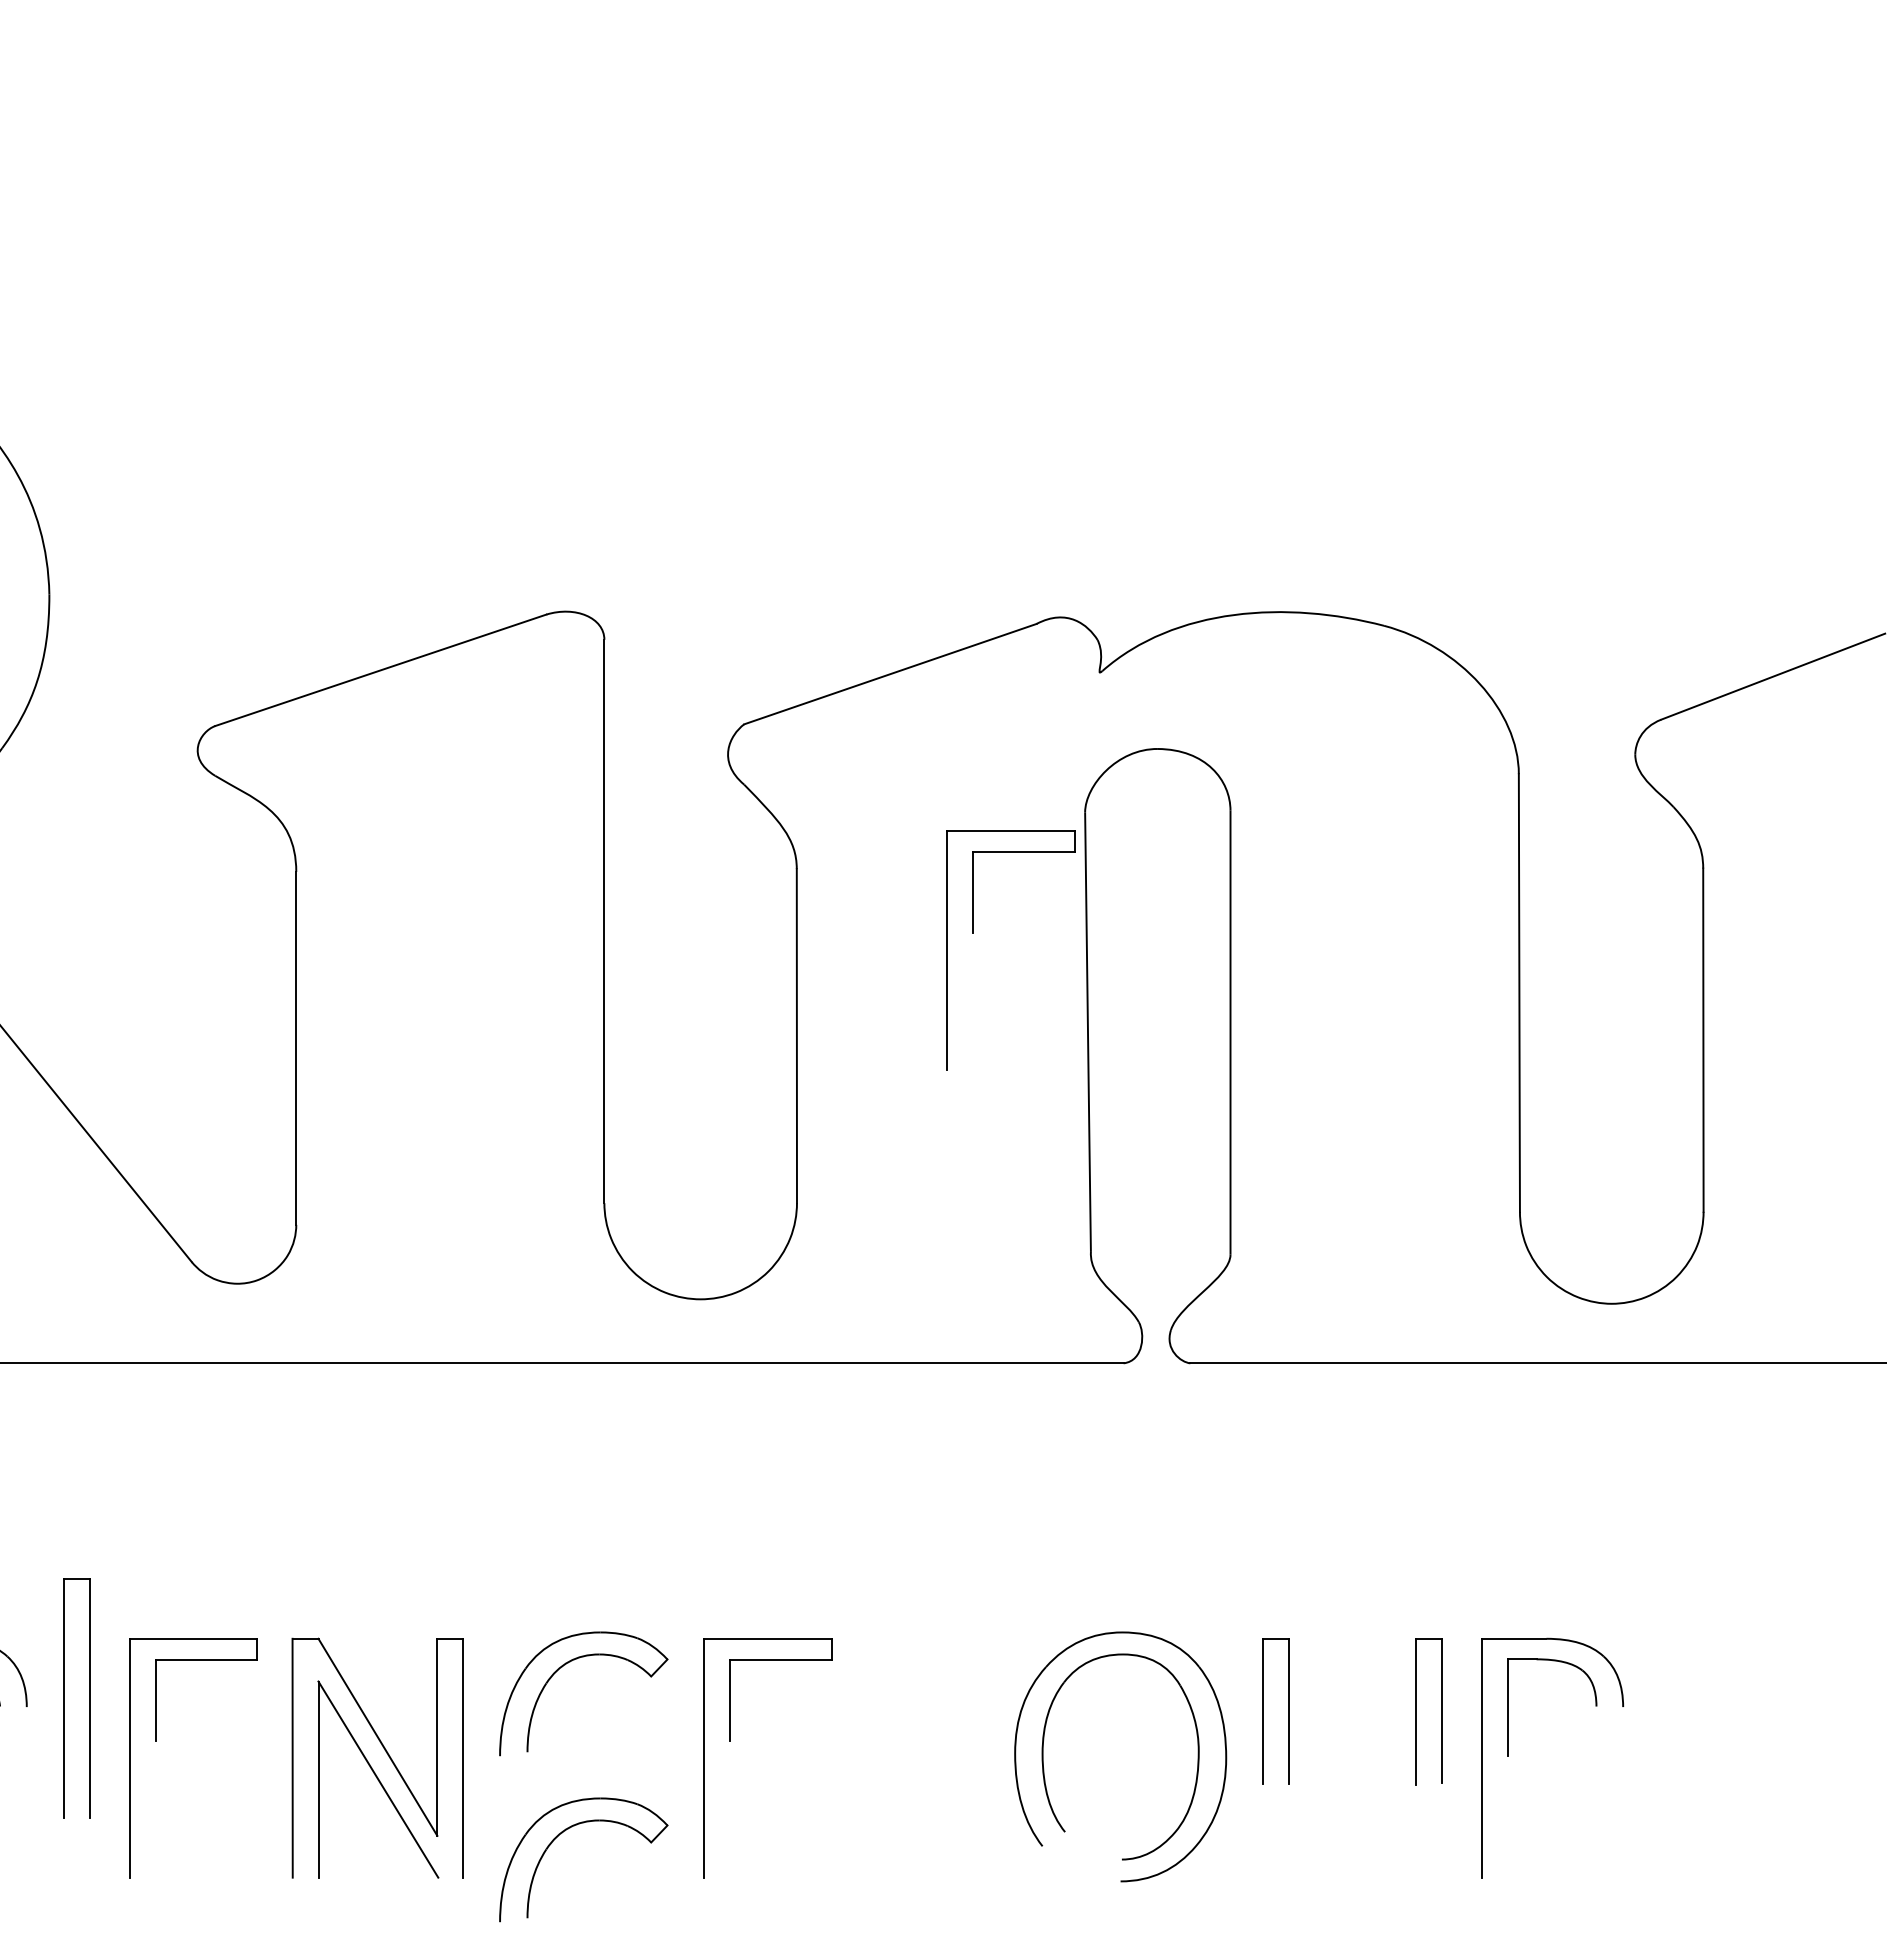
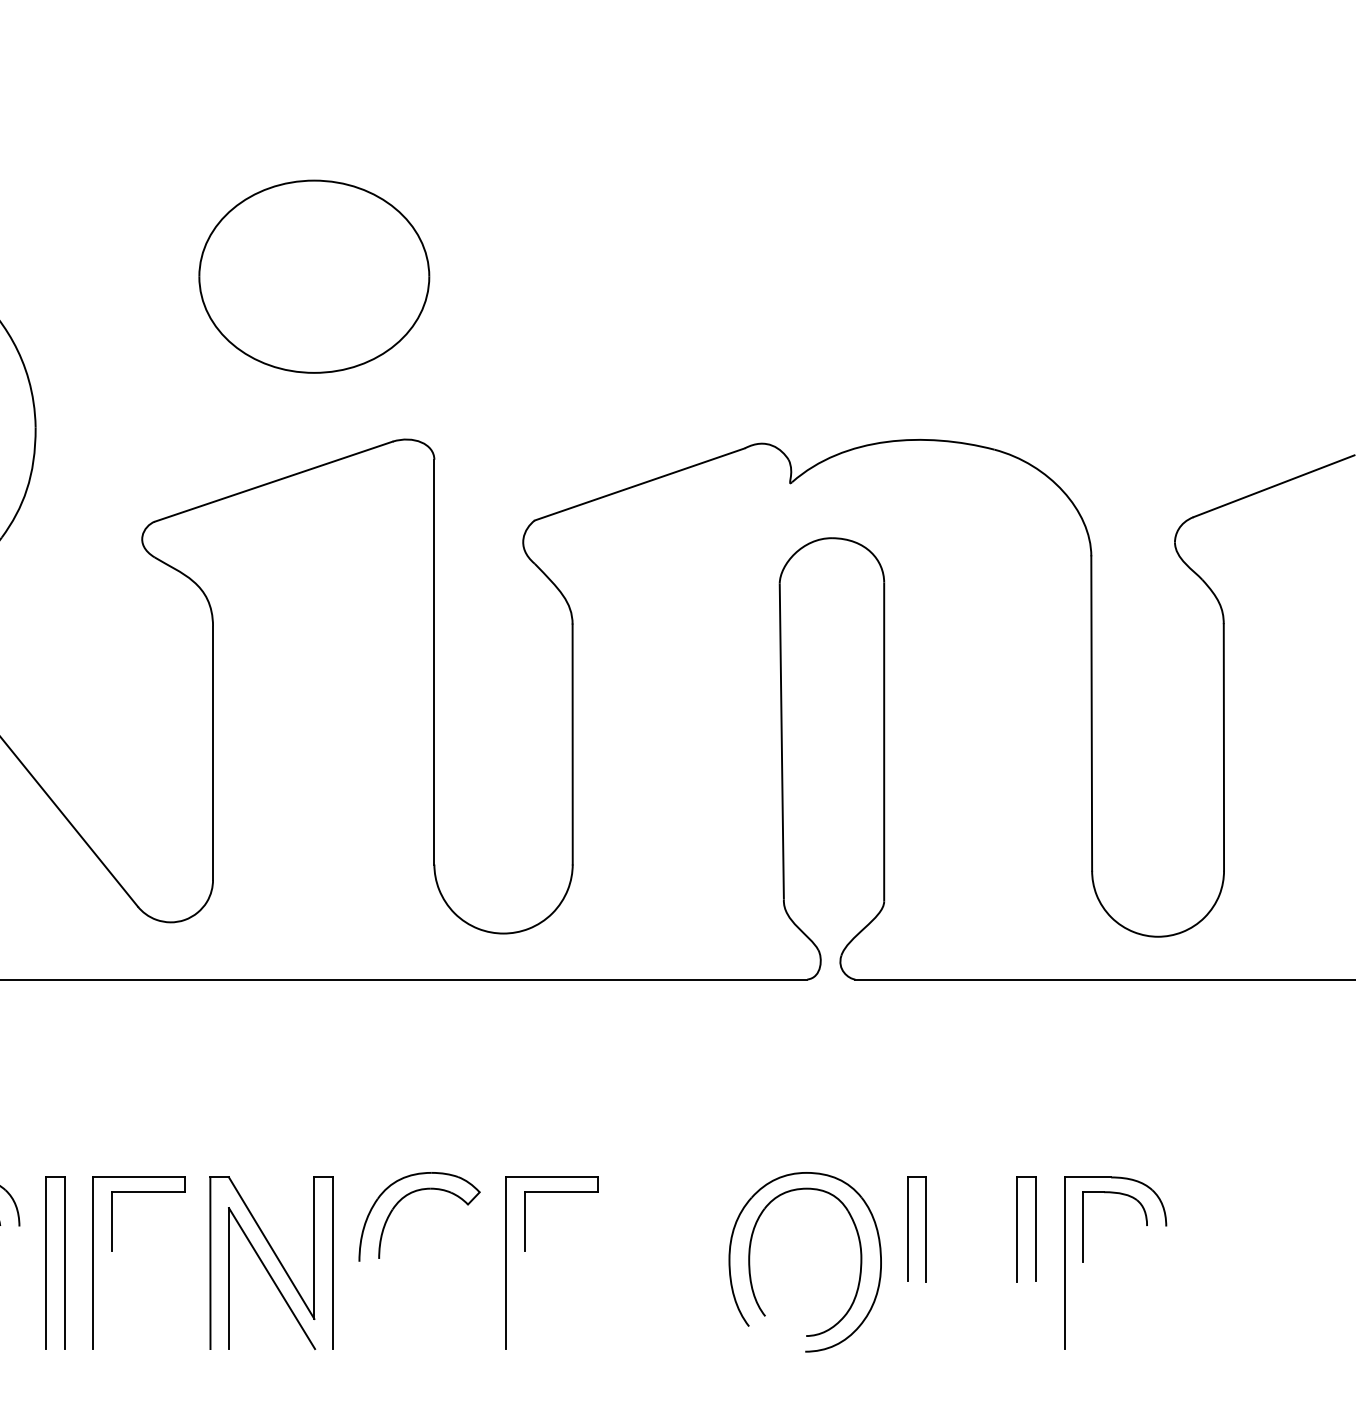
part: (437, 384) -> (314, 276), added
part: (973, 933) -> (699, 670), removed
part: (64, 1698) -> (46, 1263), moved
part: (565, 1831) -> (406, 1315), removed

